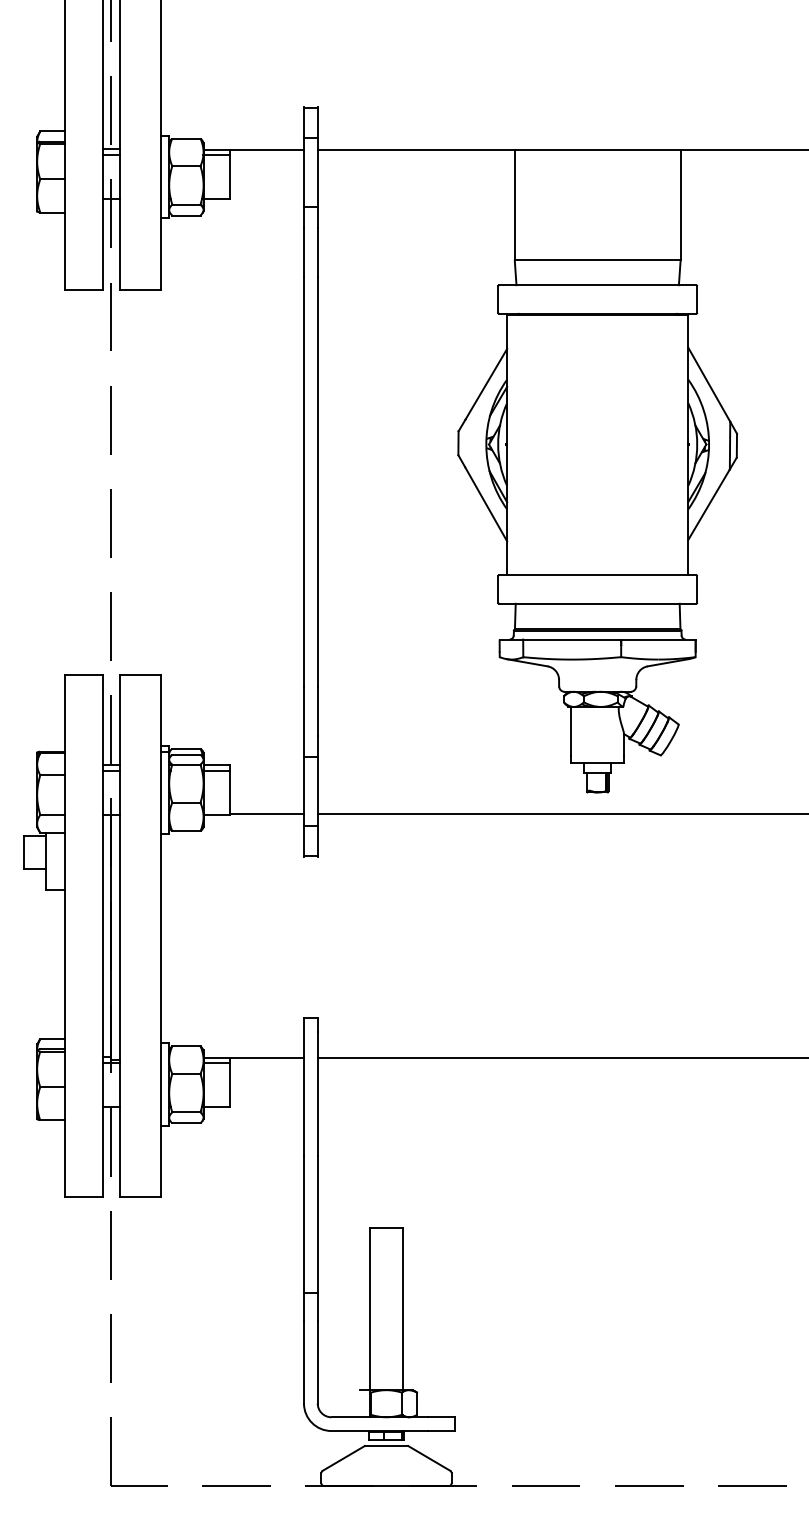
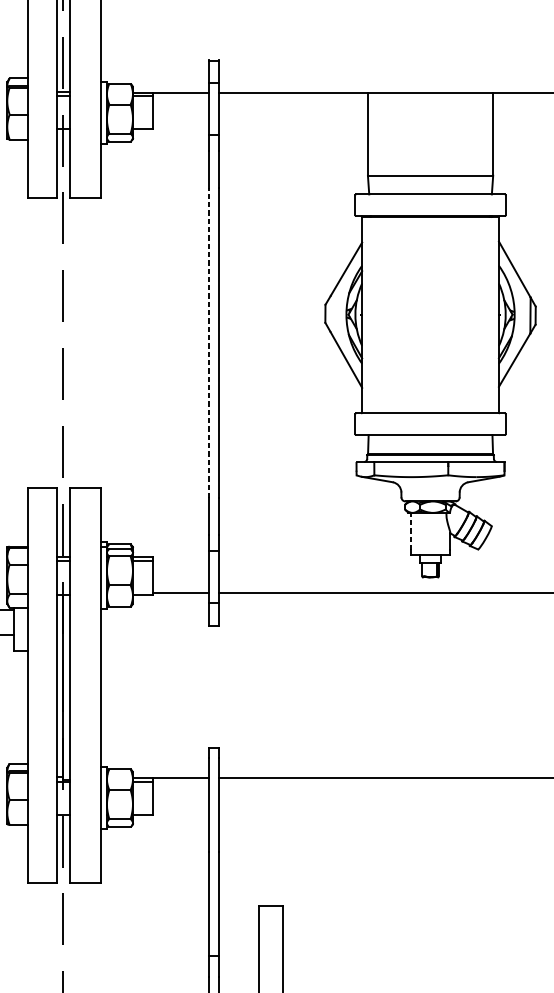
line: (303, 481) -> (208, 342), solid -> dashed
line: (571, 731) -> (410, 531), solid -> dashed

